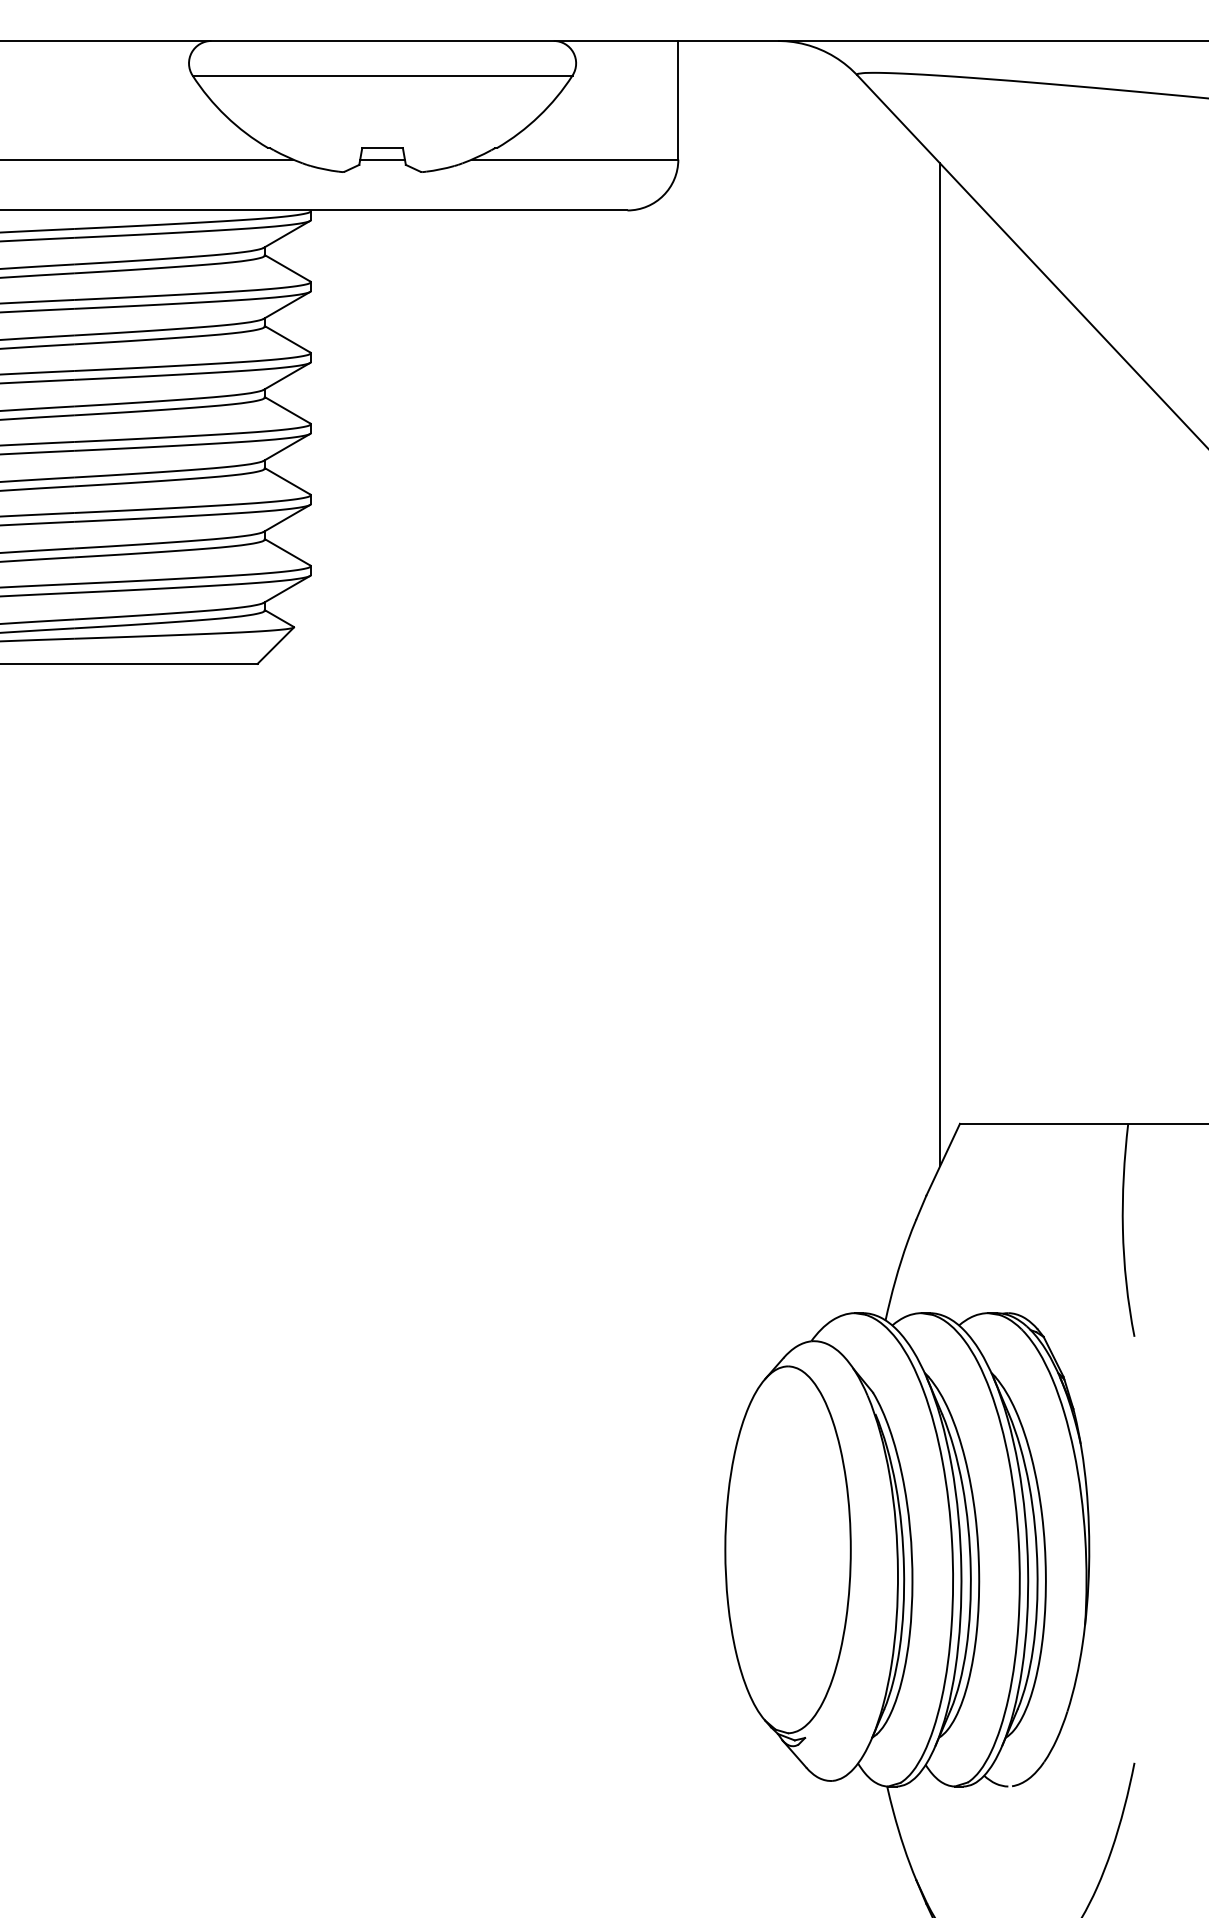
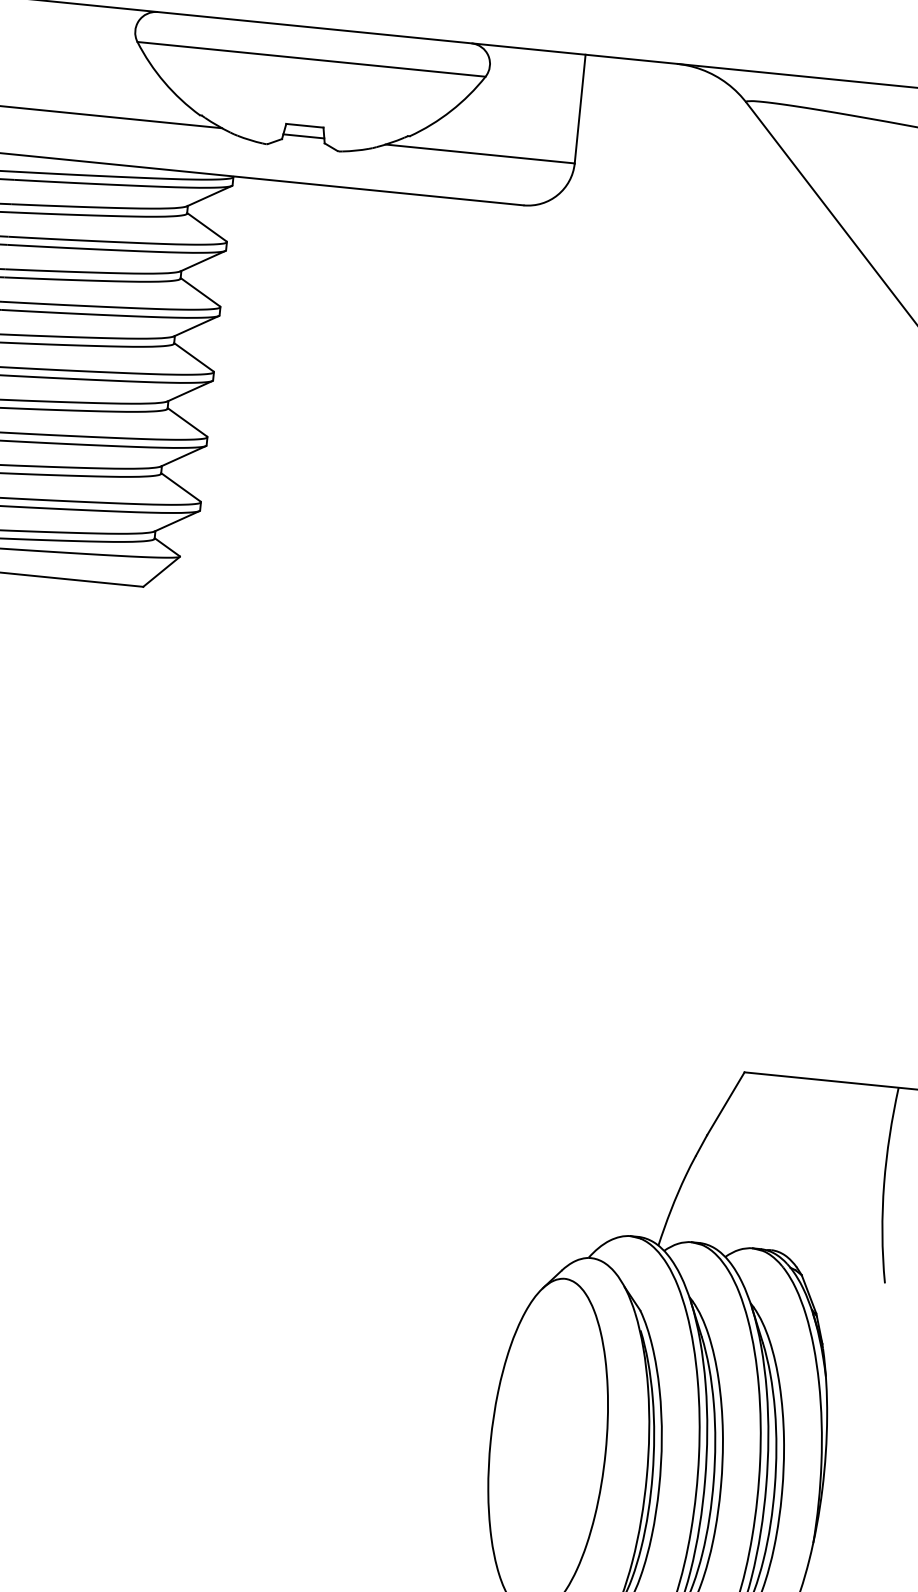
line: (939, 663) -> (767, 648), removed

